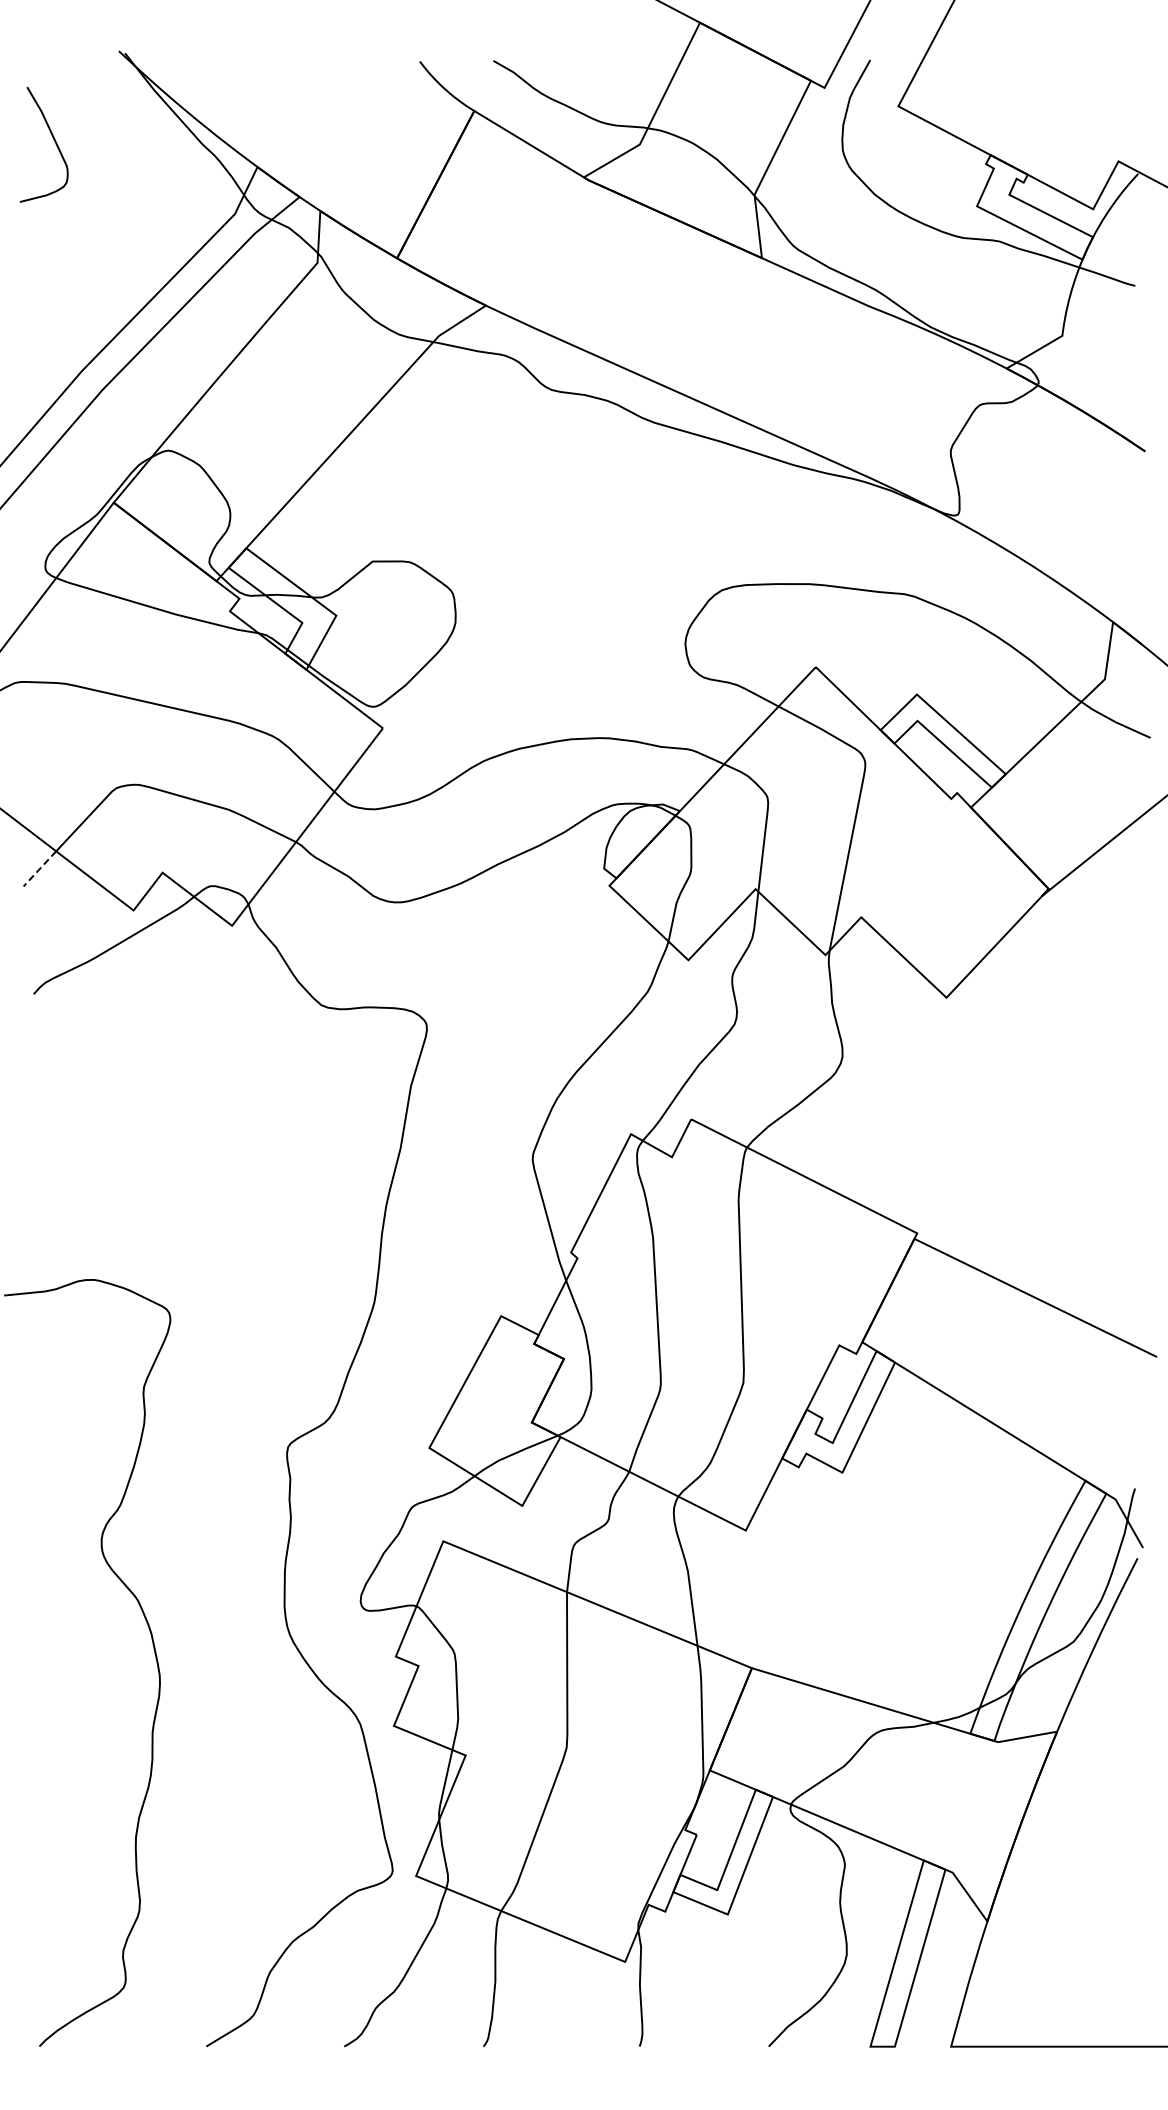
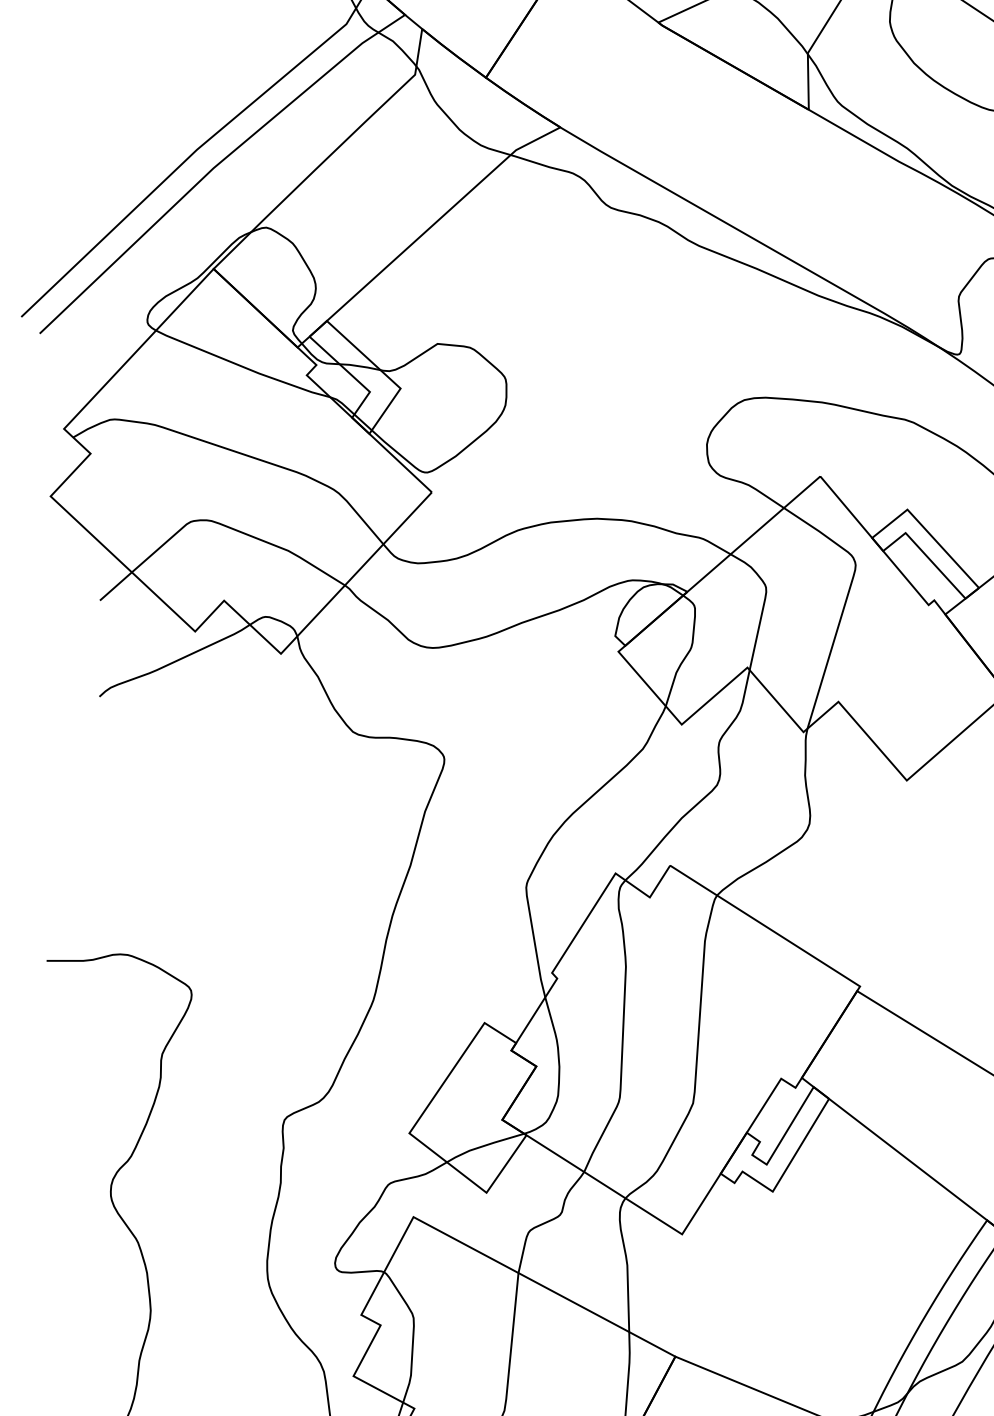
line: (39, 868) -> (115, 586), dashed -> solid

